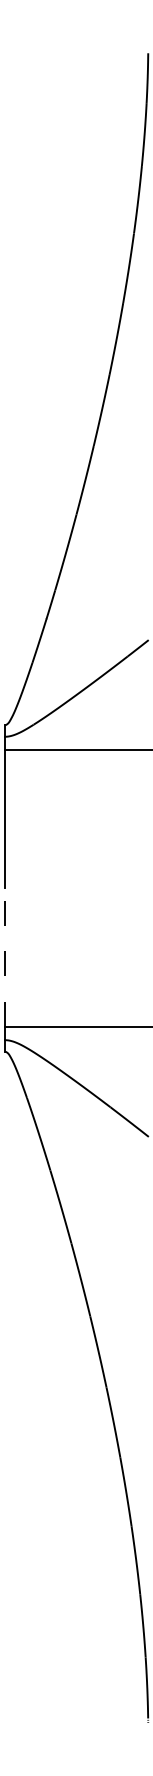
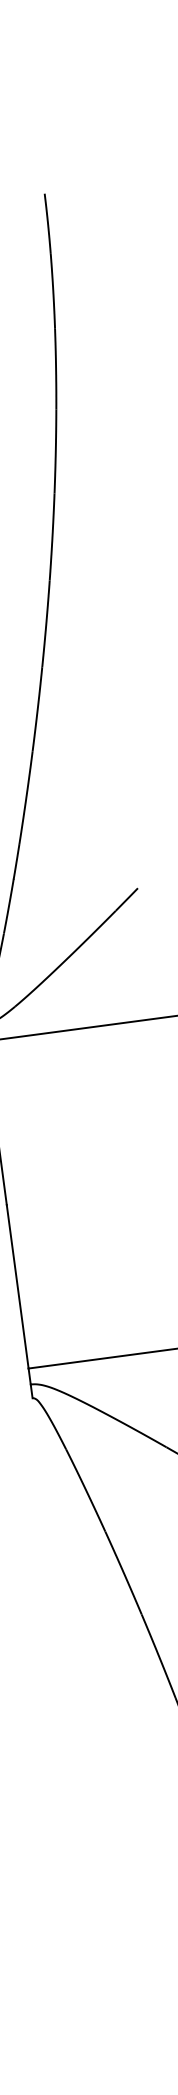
line: (4, 957) -> (17, 1286), dashed -> solid

